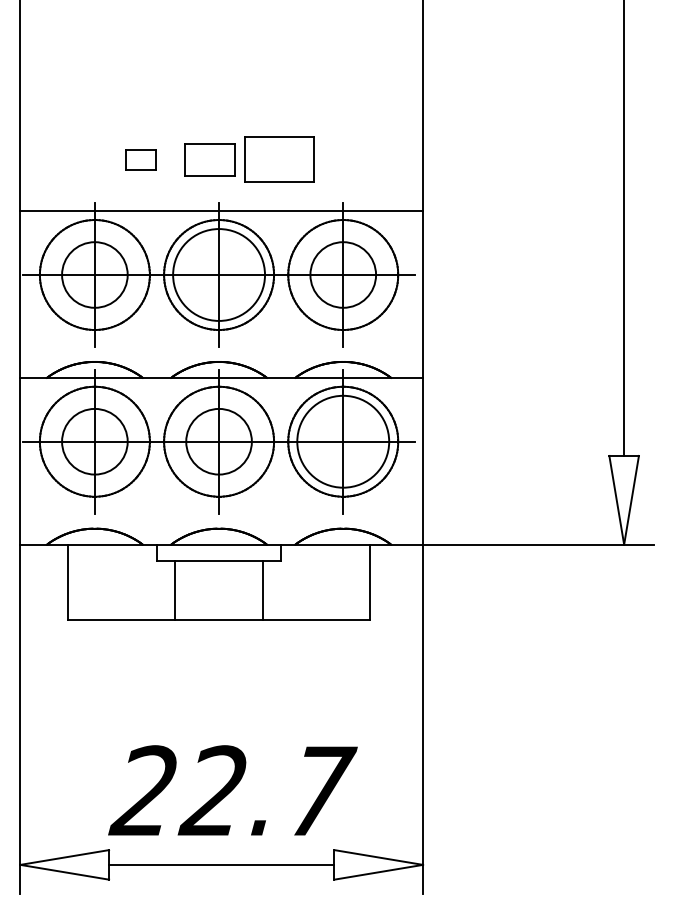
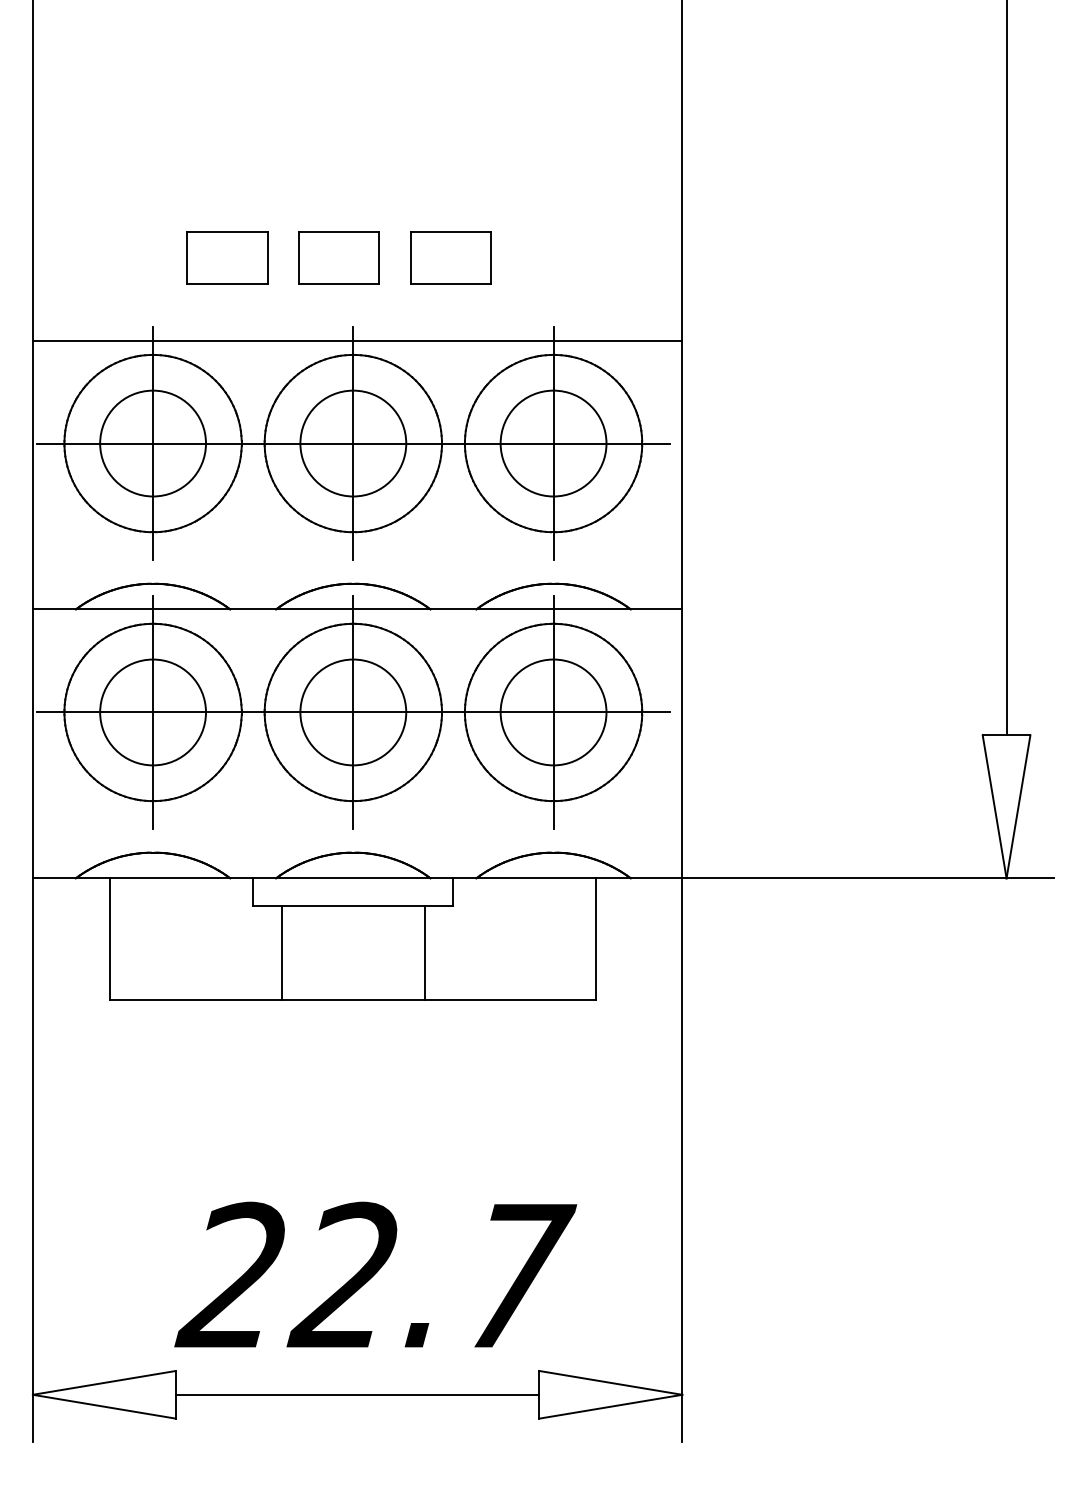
part: (140, 159) -> (226, 257), size x1.67
part: (279, 159) -> (450, 257), size x0.71
circle: (218, 274) -> (352, 442), size x0.71
circle: (343, 441) -> (553, 712), size x0.71

